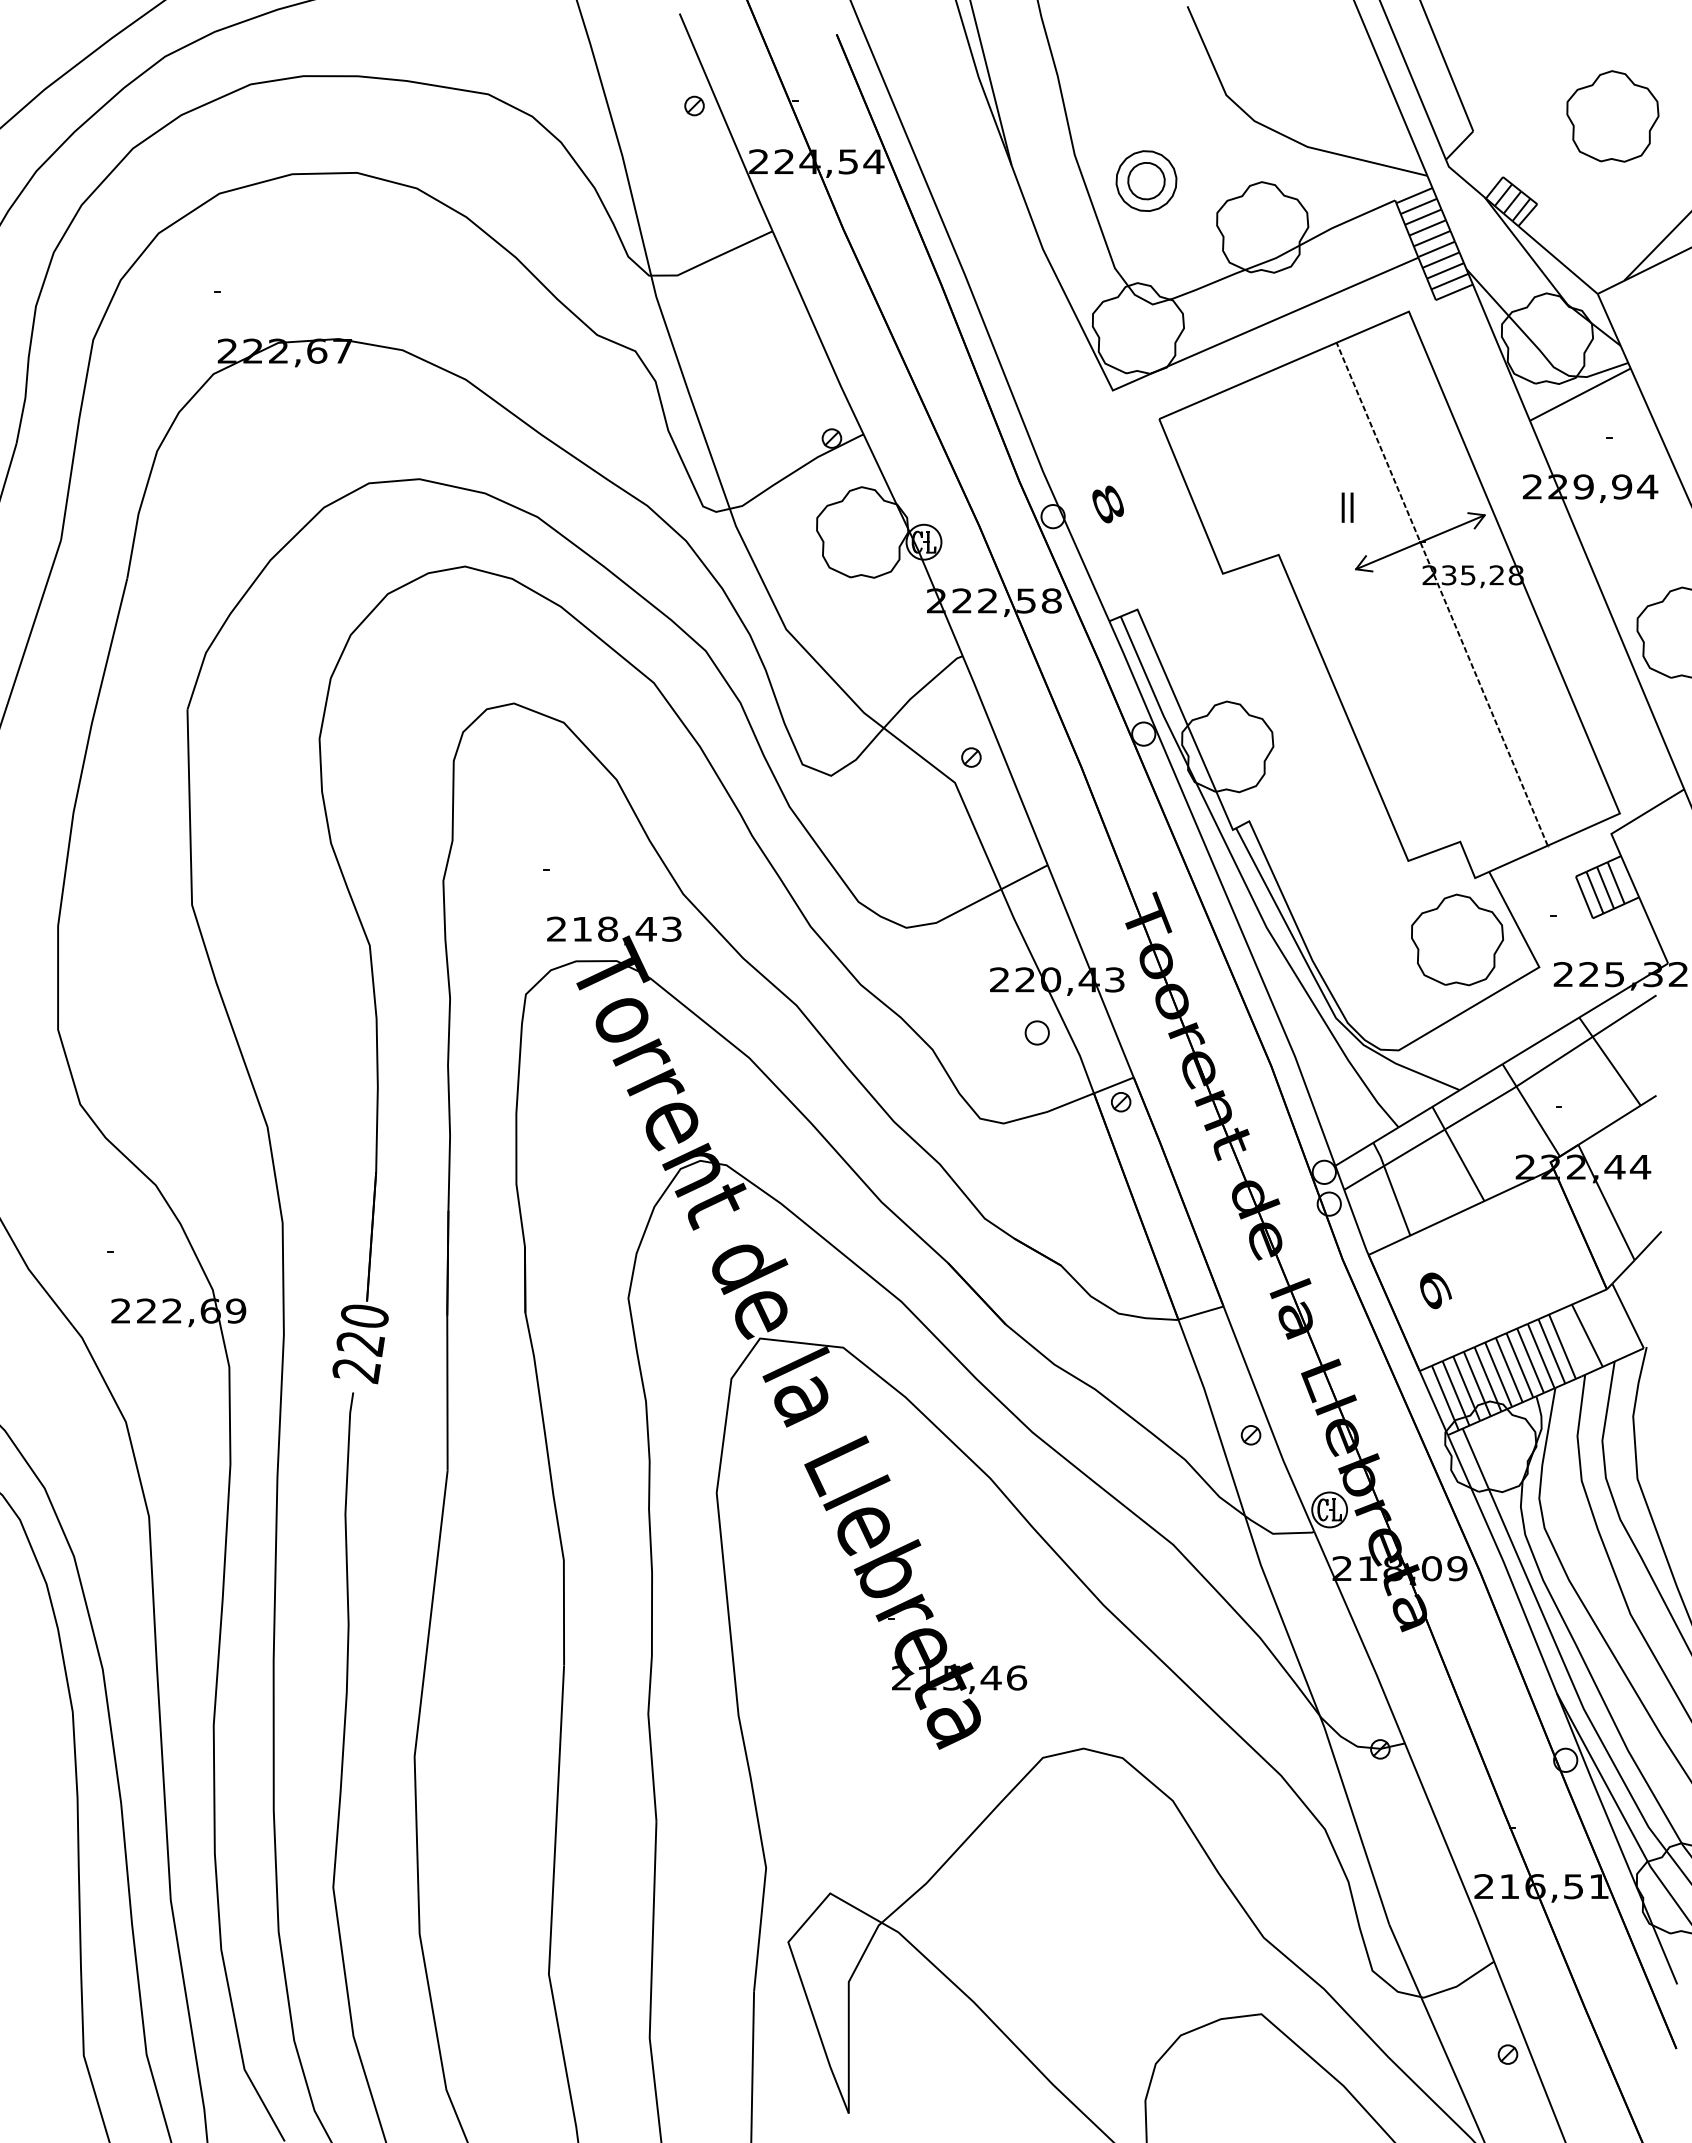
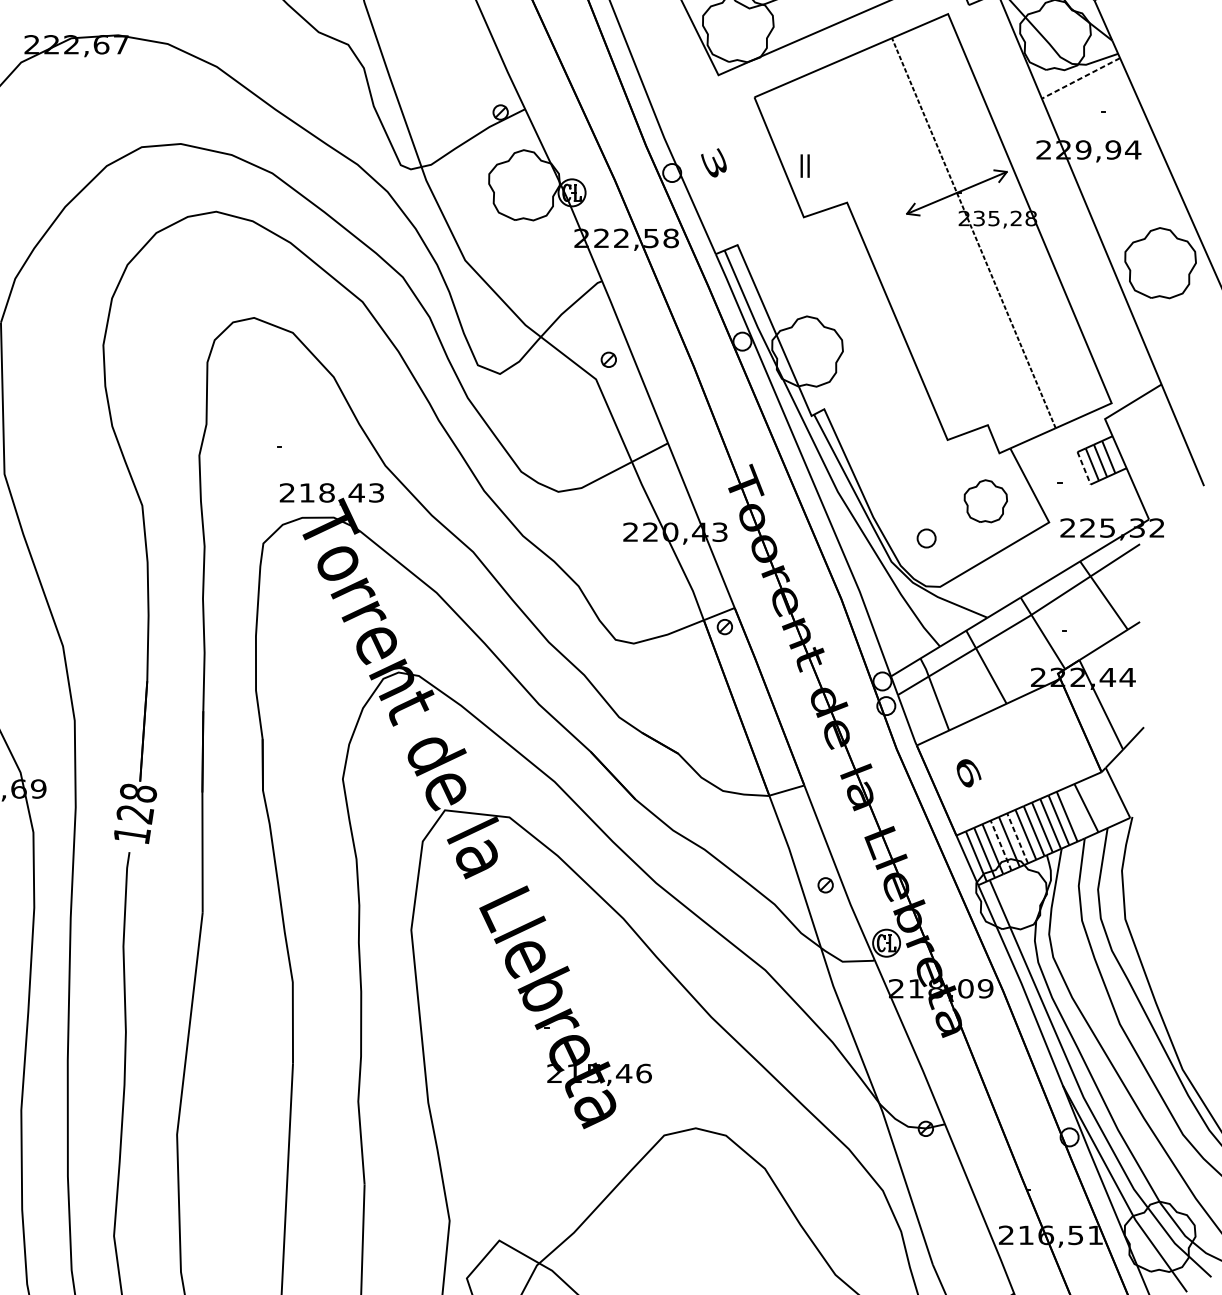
line: (1580, 394) -> (1081, 78), solid -> dashed
text: (1106, 503) -> (713, 162), 8 -> 3
text: (1347, 507) -> (805, 165), moved
line: (1584, 897) -> (1084, 468), solid -> dashed
part: (1457, 939) -> (985, 500), size x0.6
part: (1036, 1032) -> (926, 538), moved
text: (360, 1344) -> (135, 814), 220 -> 128
line: (1498, 1374) -> (1017, 838), solid -> dashed
line: (1477, 1384) -> (1001, 845), solid -> dashed

